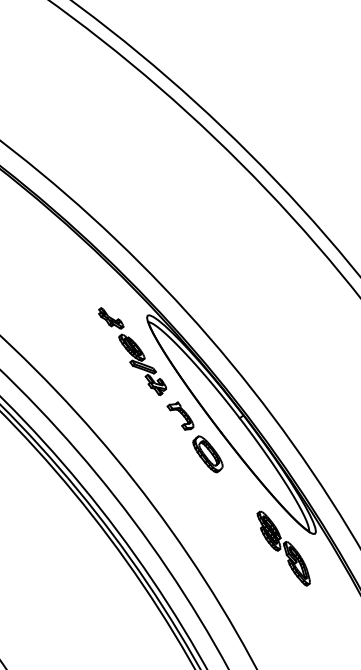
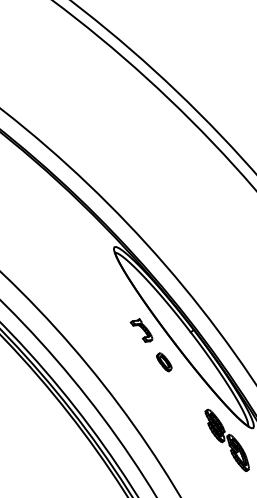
part: (132, 351) -> (101, 276), removed
part: (207, 454) -> (164, 362), size x0.6

